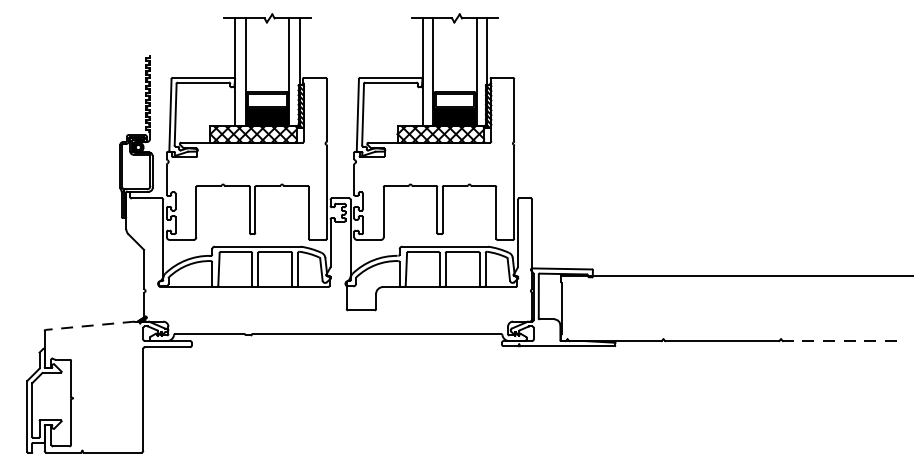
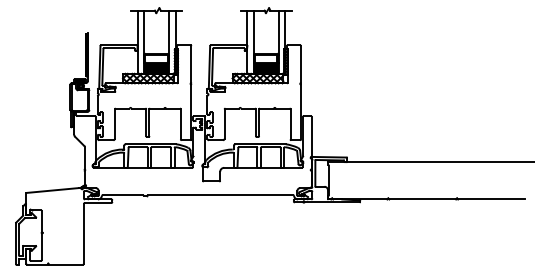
line: (89, 325) -> (52, 190), dashed -> solid
line: (838, 341) -> (490, 199), dashed -> solid

